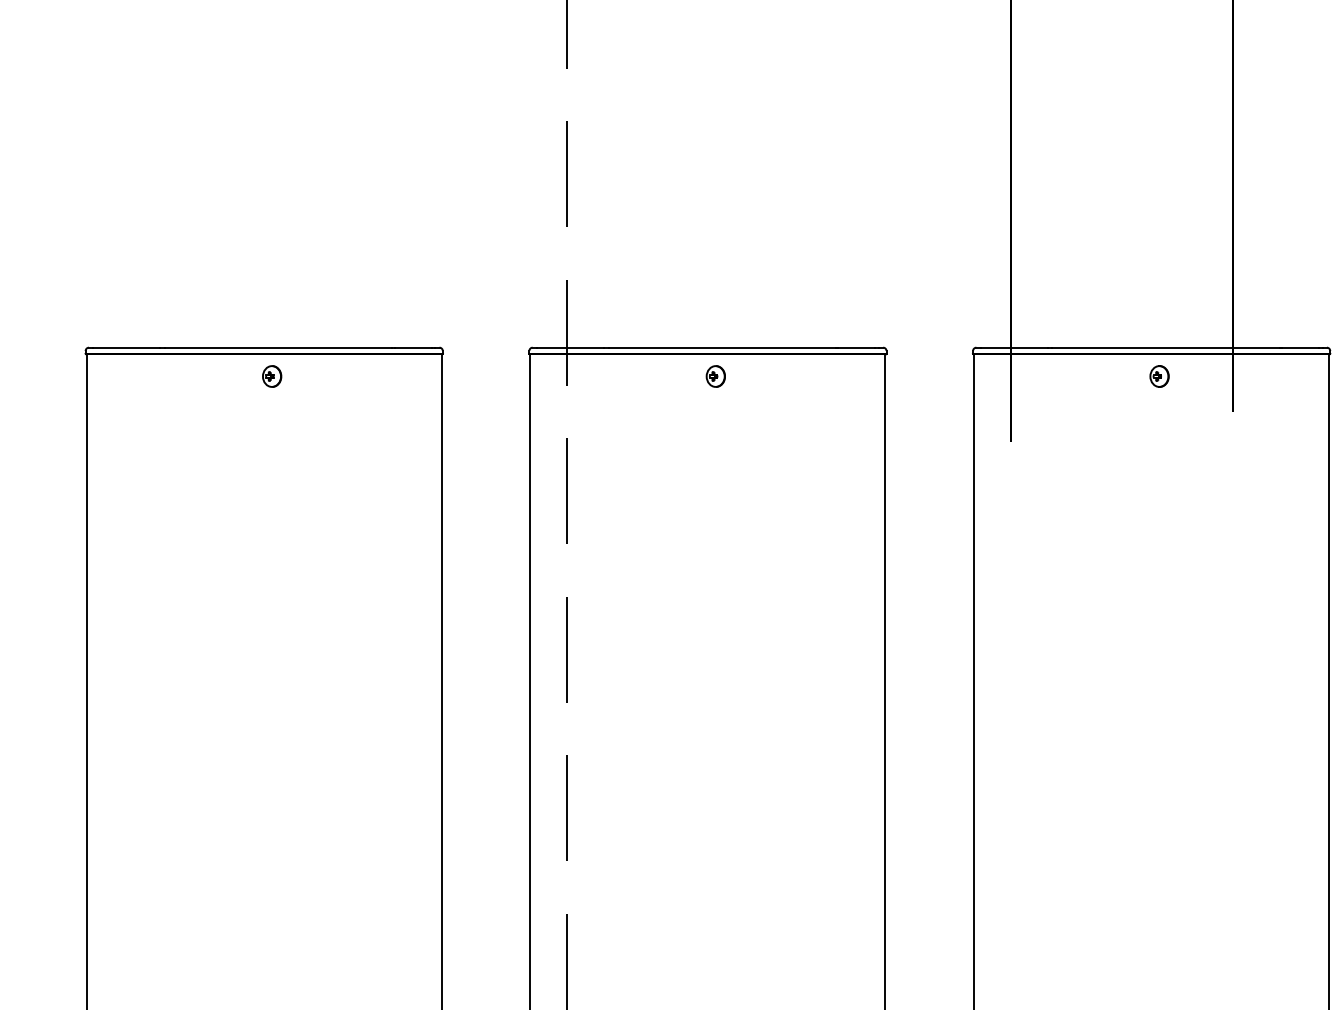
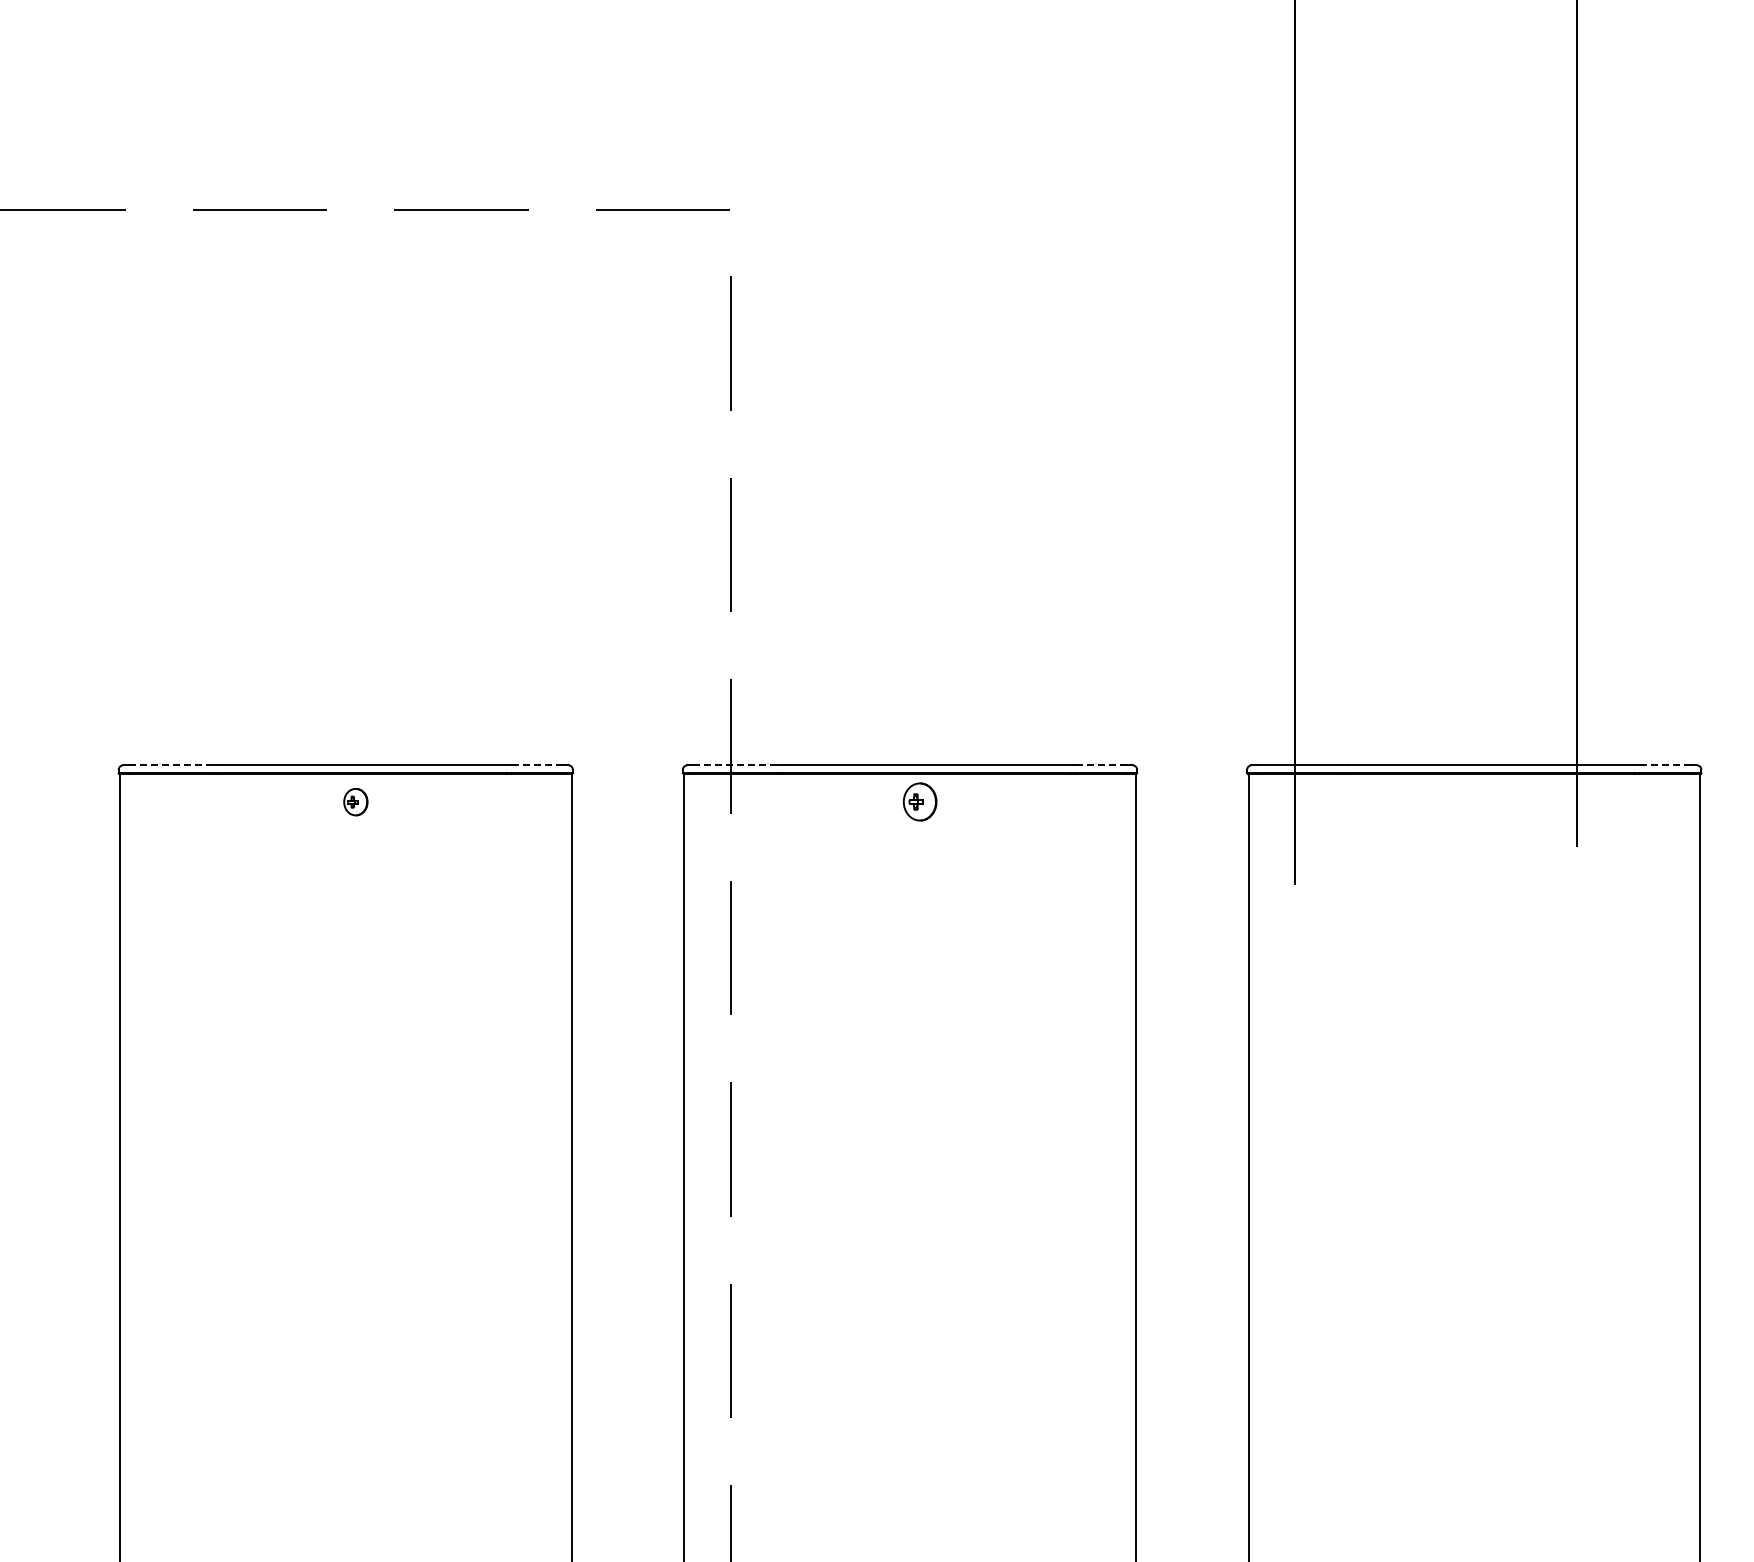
line: (127, 347) -> (171, 765), solid -> dashed
line: (413, 347) -> (535, 765), solid -> dashed
line: (570, 347) -> (735, 765), solid -> dashed
line: (856, 347) -> (1099, 765), solid -> dashed
line: (1300, 347) -> (1663, 765), solid -> dashed
part: (715, 376) -> (919, 802), size x1.4
part: (1158, 376) -> (1483, 802), removed

